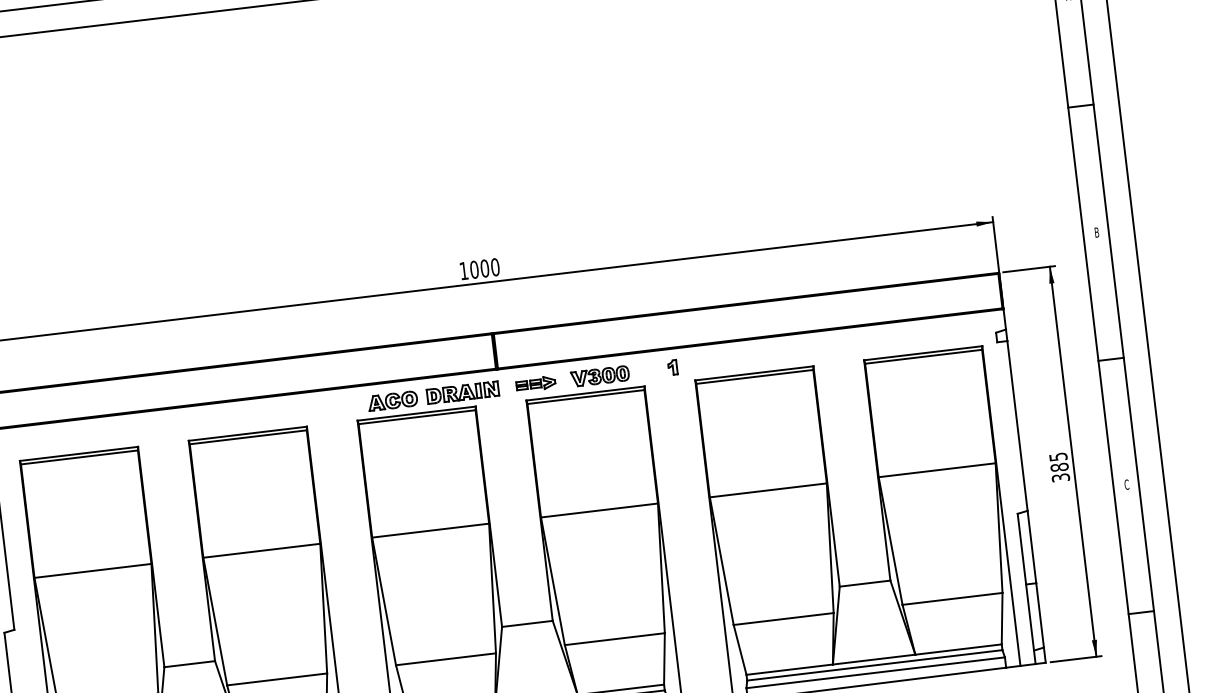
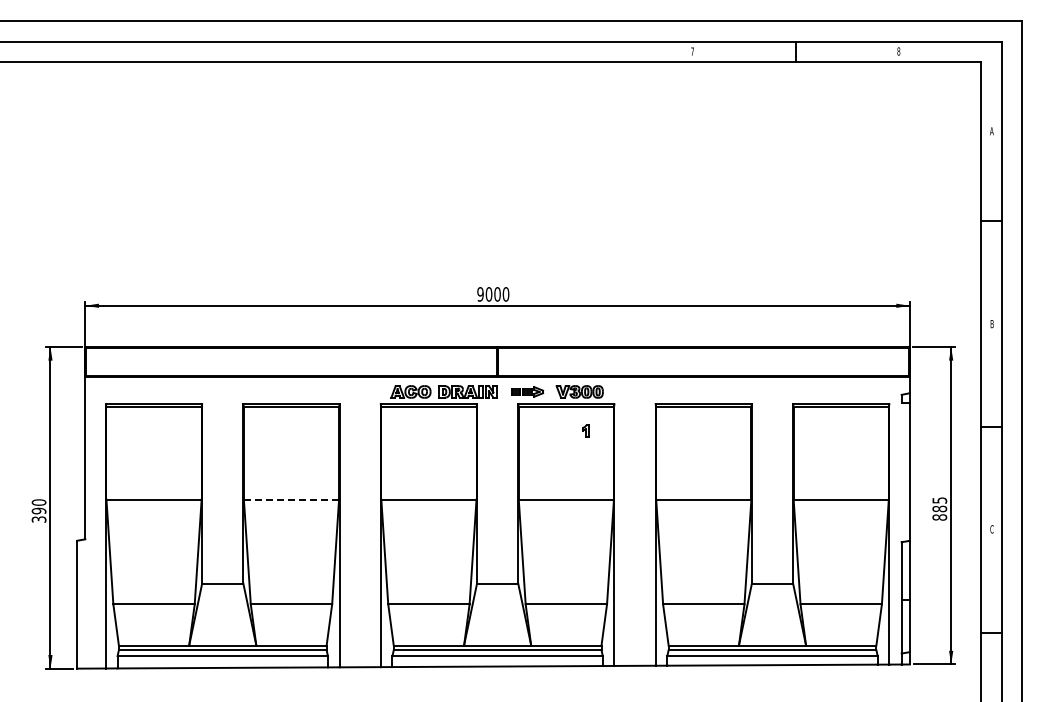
text: (463, 271) -> (480, 294), 1000 -> 9000
part: (672, 367) -> (585, 430), moved
text: (1060, 477) -> (939, 517), 385 -> 885
line: (261, 550) -> (291, 499), solid -> dashed

